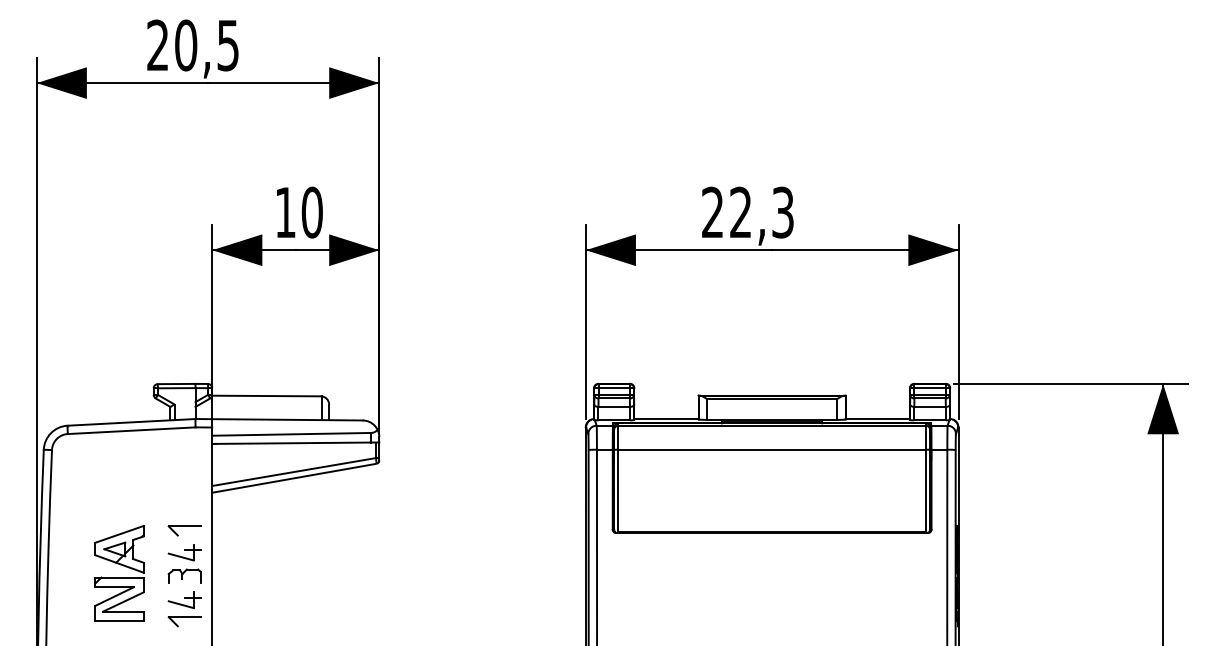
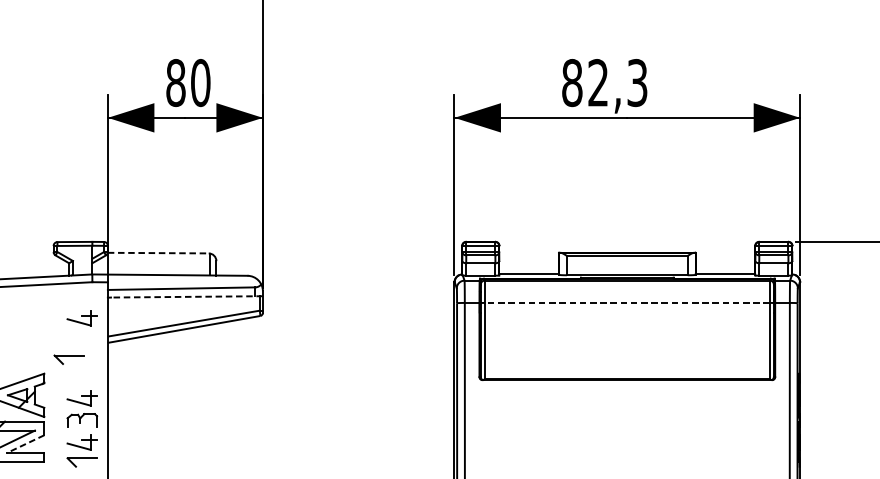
text: (285, 212) -> (175, 82), 10 -> 80
text: (712, 212) -> (572, 82), 22,3 -> 82,3
line: (267, 396) -> (159, 253), solid -> dashed
line: (297, 443) -> (187, 297), solid -> dashed
line: (772, 449) -> (627, 302), solid -> dashed
part: (184, 465) -> (82, 317), added
part: (184, 530) -> (69, 359), moved
line: (122, 602) -> (24, 444), solid -> dashed

